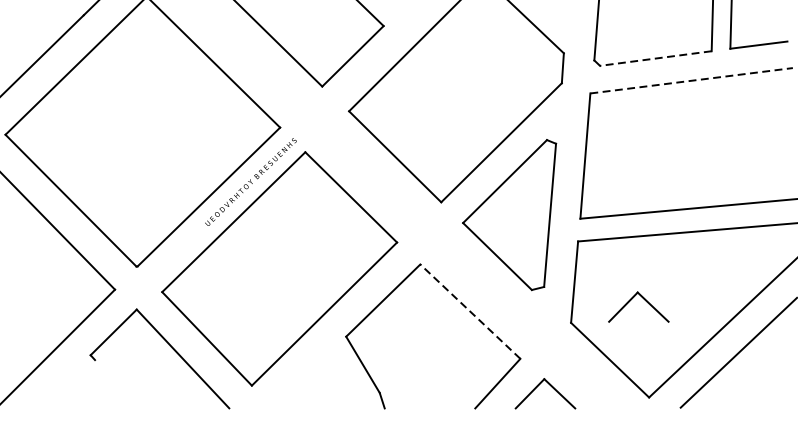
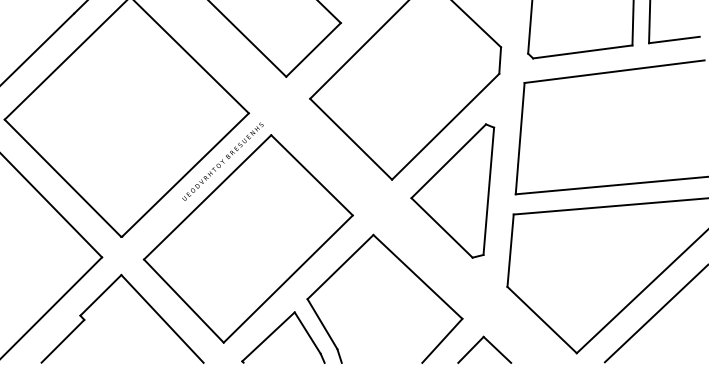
line: (655, 58) -> (582, 51), dashed -> solid
line: (691, 80) -> (614, 71), dashed -> solid
part: (644, 299) -> (572, 266), removed
line: (469, 311) -> (417, 276), dashed -> solid
part: (311, 371) -> (276, 330), added
line: (70, 383) -> (62, 340), added

